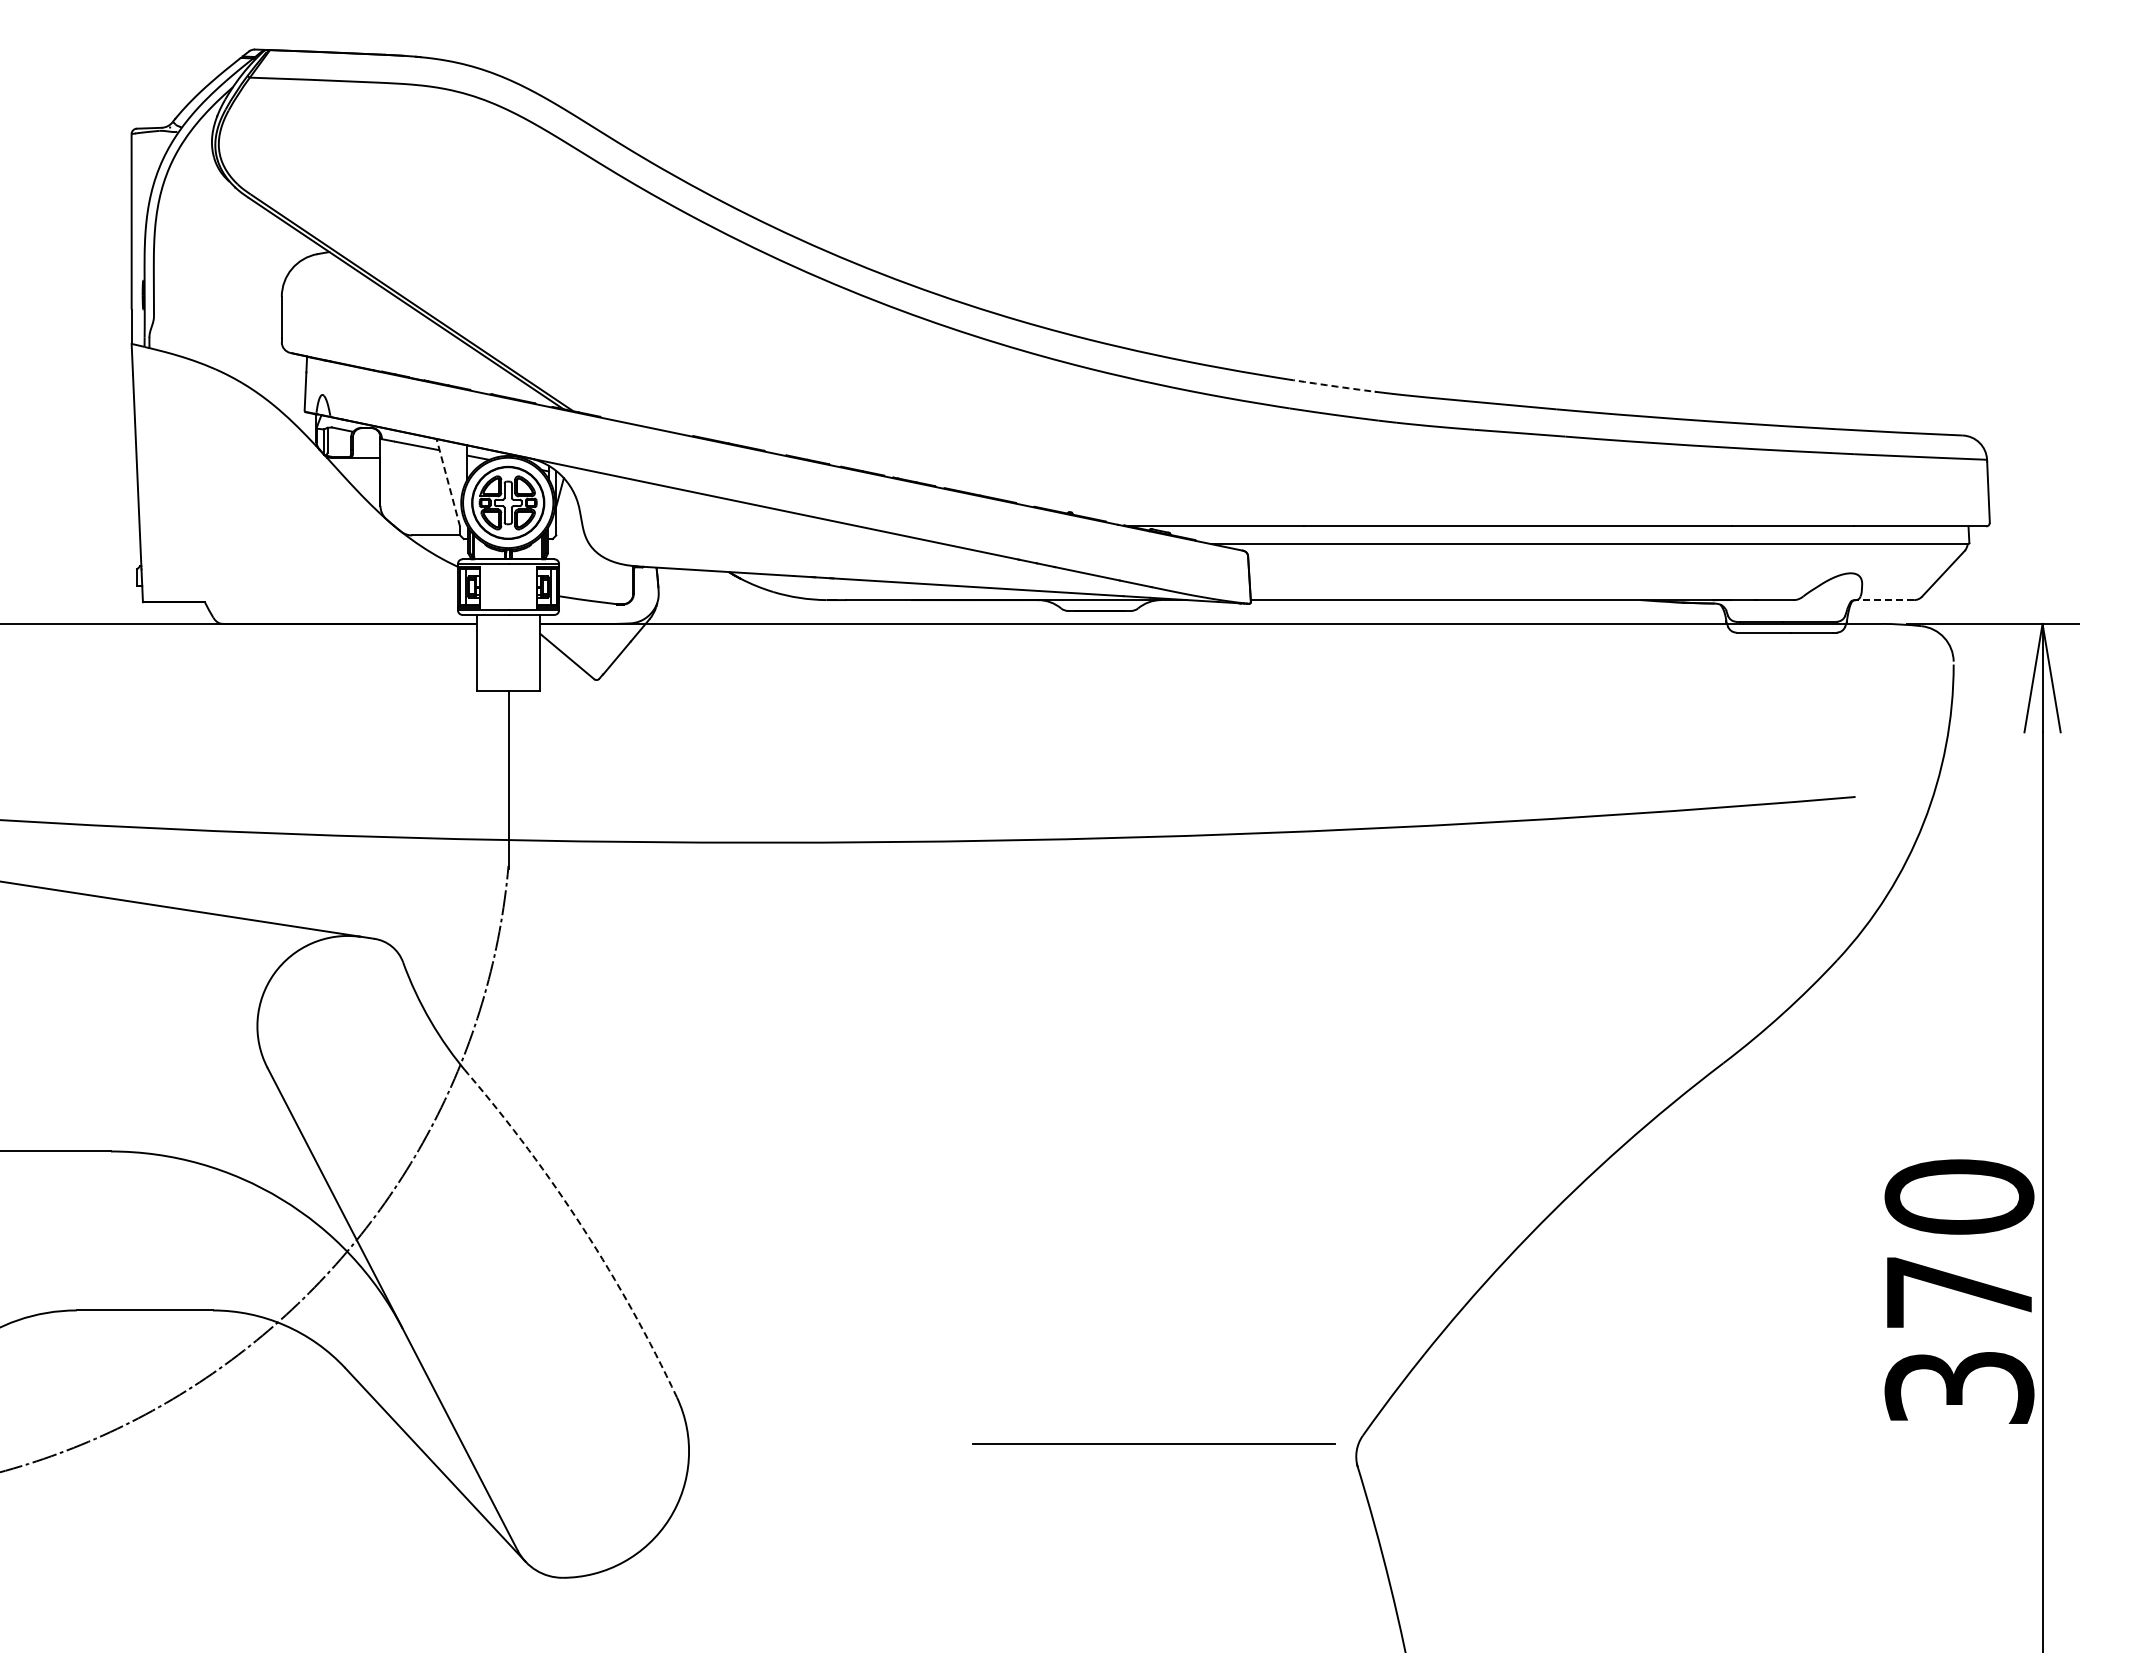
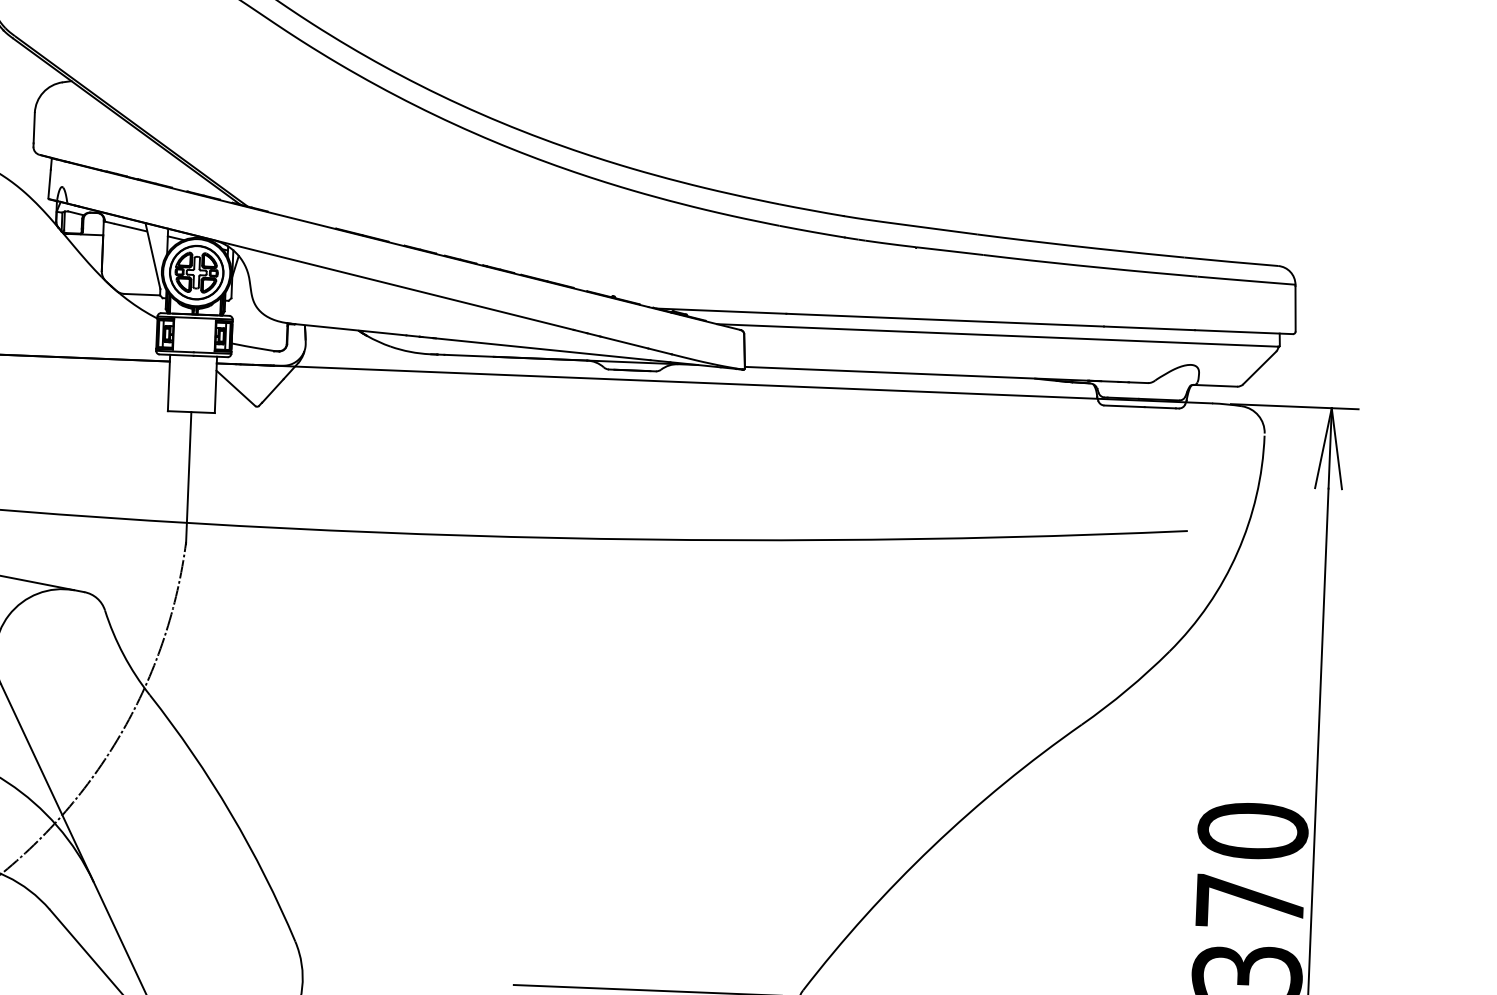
arc: (1331, 385) -> (811, 210), dashed -> solid
line: (448, 482) -> (153, 255), dashed -> solid
line: (1884, 600) -> (1215, 386), dashed -> solid
arc: (583, 1228) -> (230, 813), dashed -> solid

